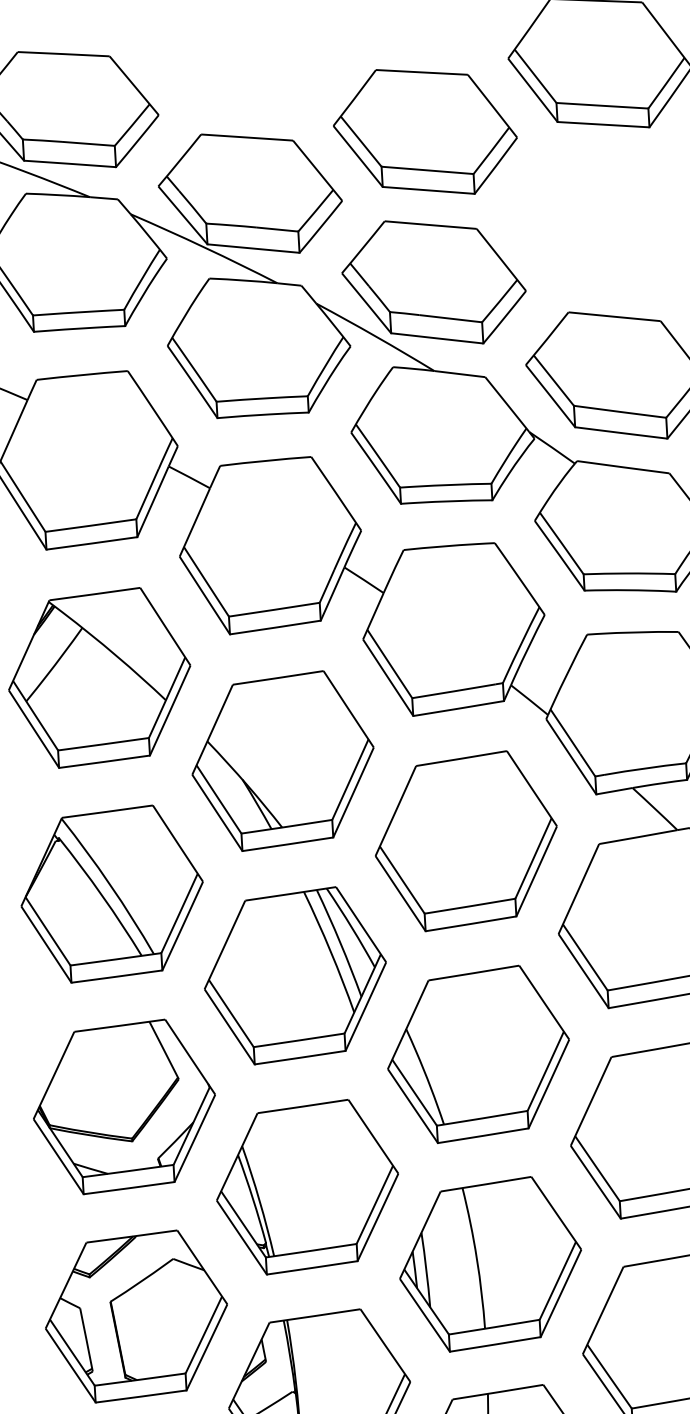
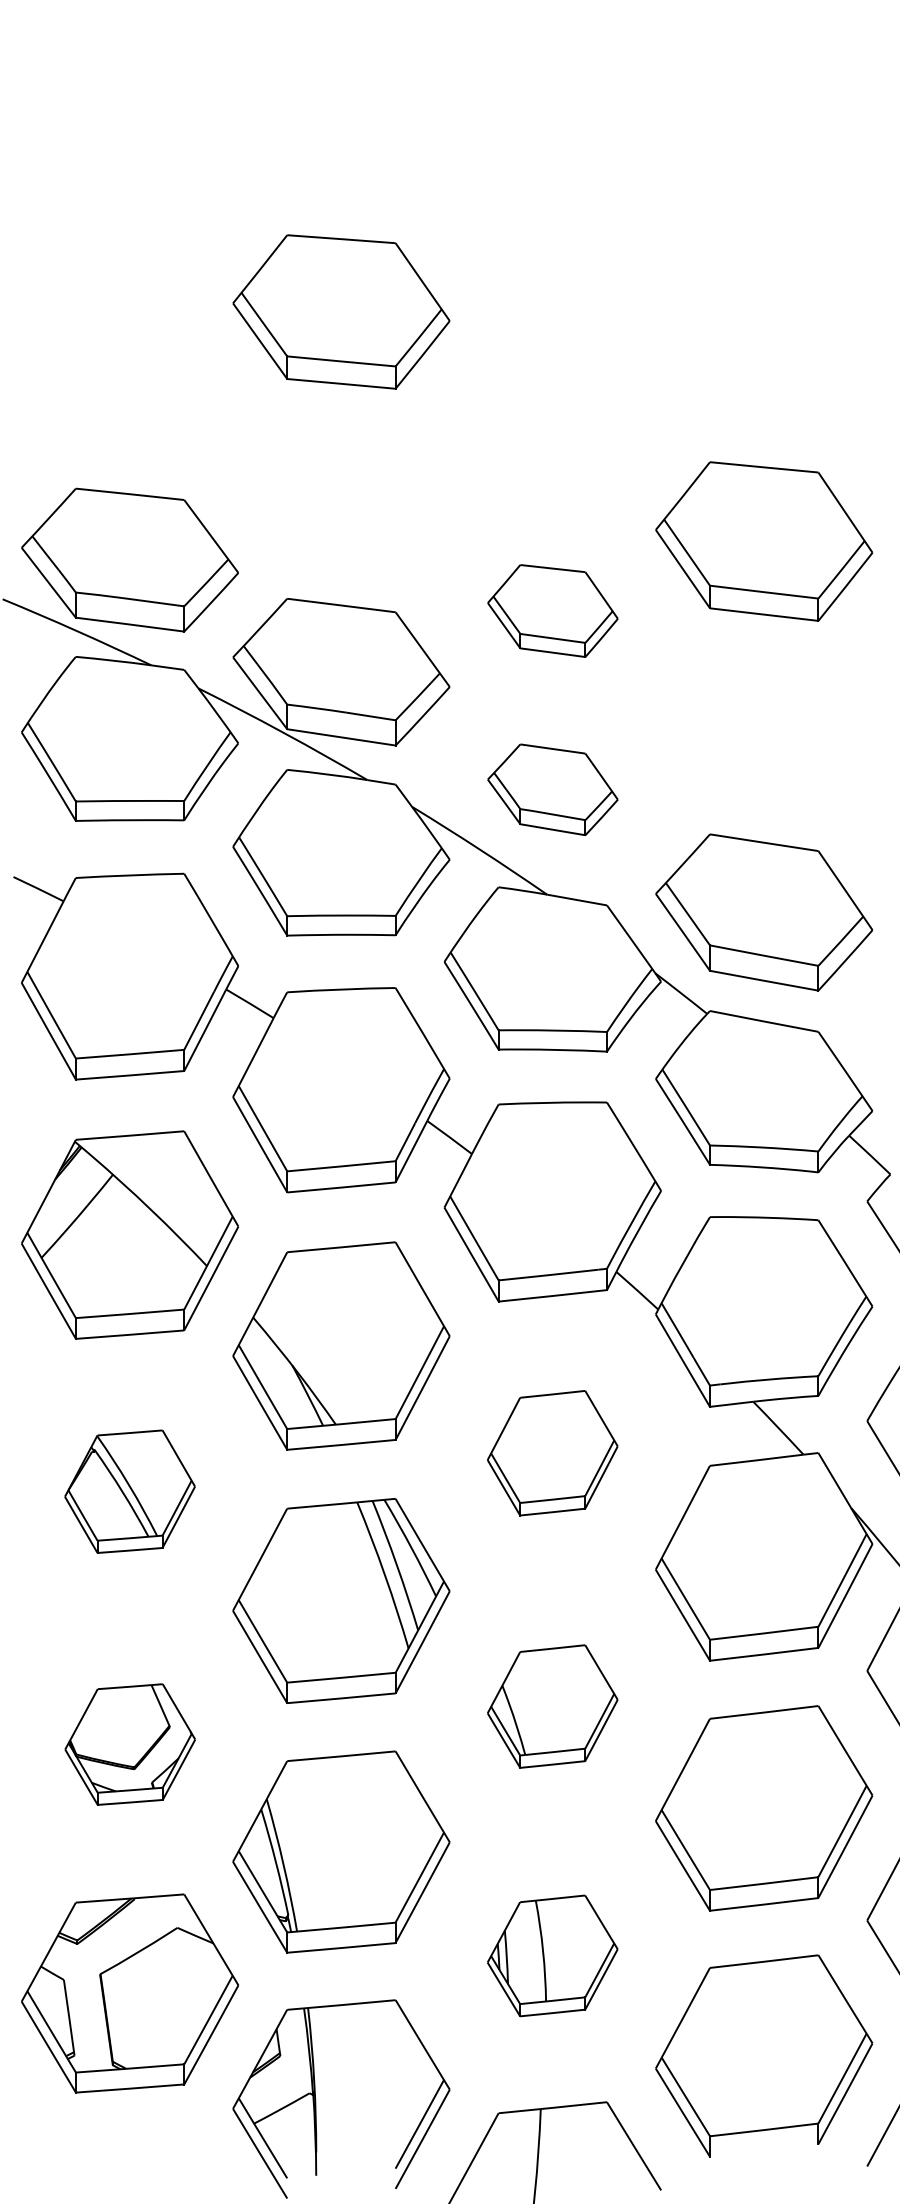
part: (425, 131) -> (552, 610), size x0.6
part: (433, 282) -> (552, 789), size x0.6
part: (465, 840) -> (552, 1452), size x0.6
part: (111, 893) -> (129, 1491), size x0.6
part: (478, 1054) -> (552, 1706), size x0.6
part: (124, 1106) -> (130, 1744), size x0.6
part: (490, 1263) -> (552, 1955), size x0.6

